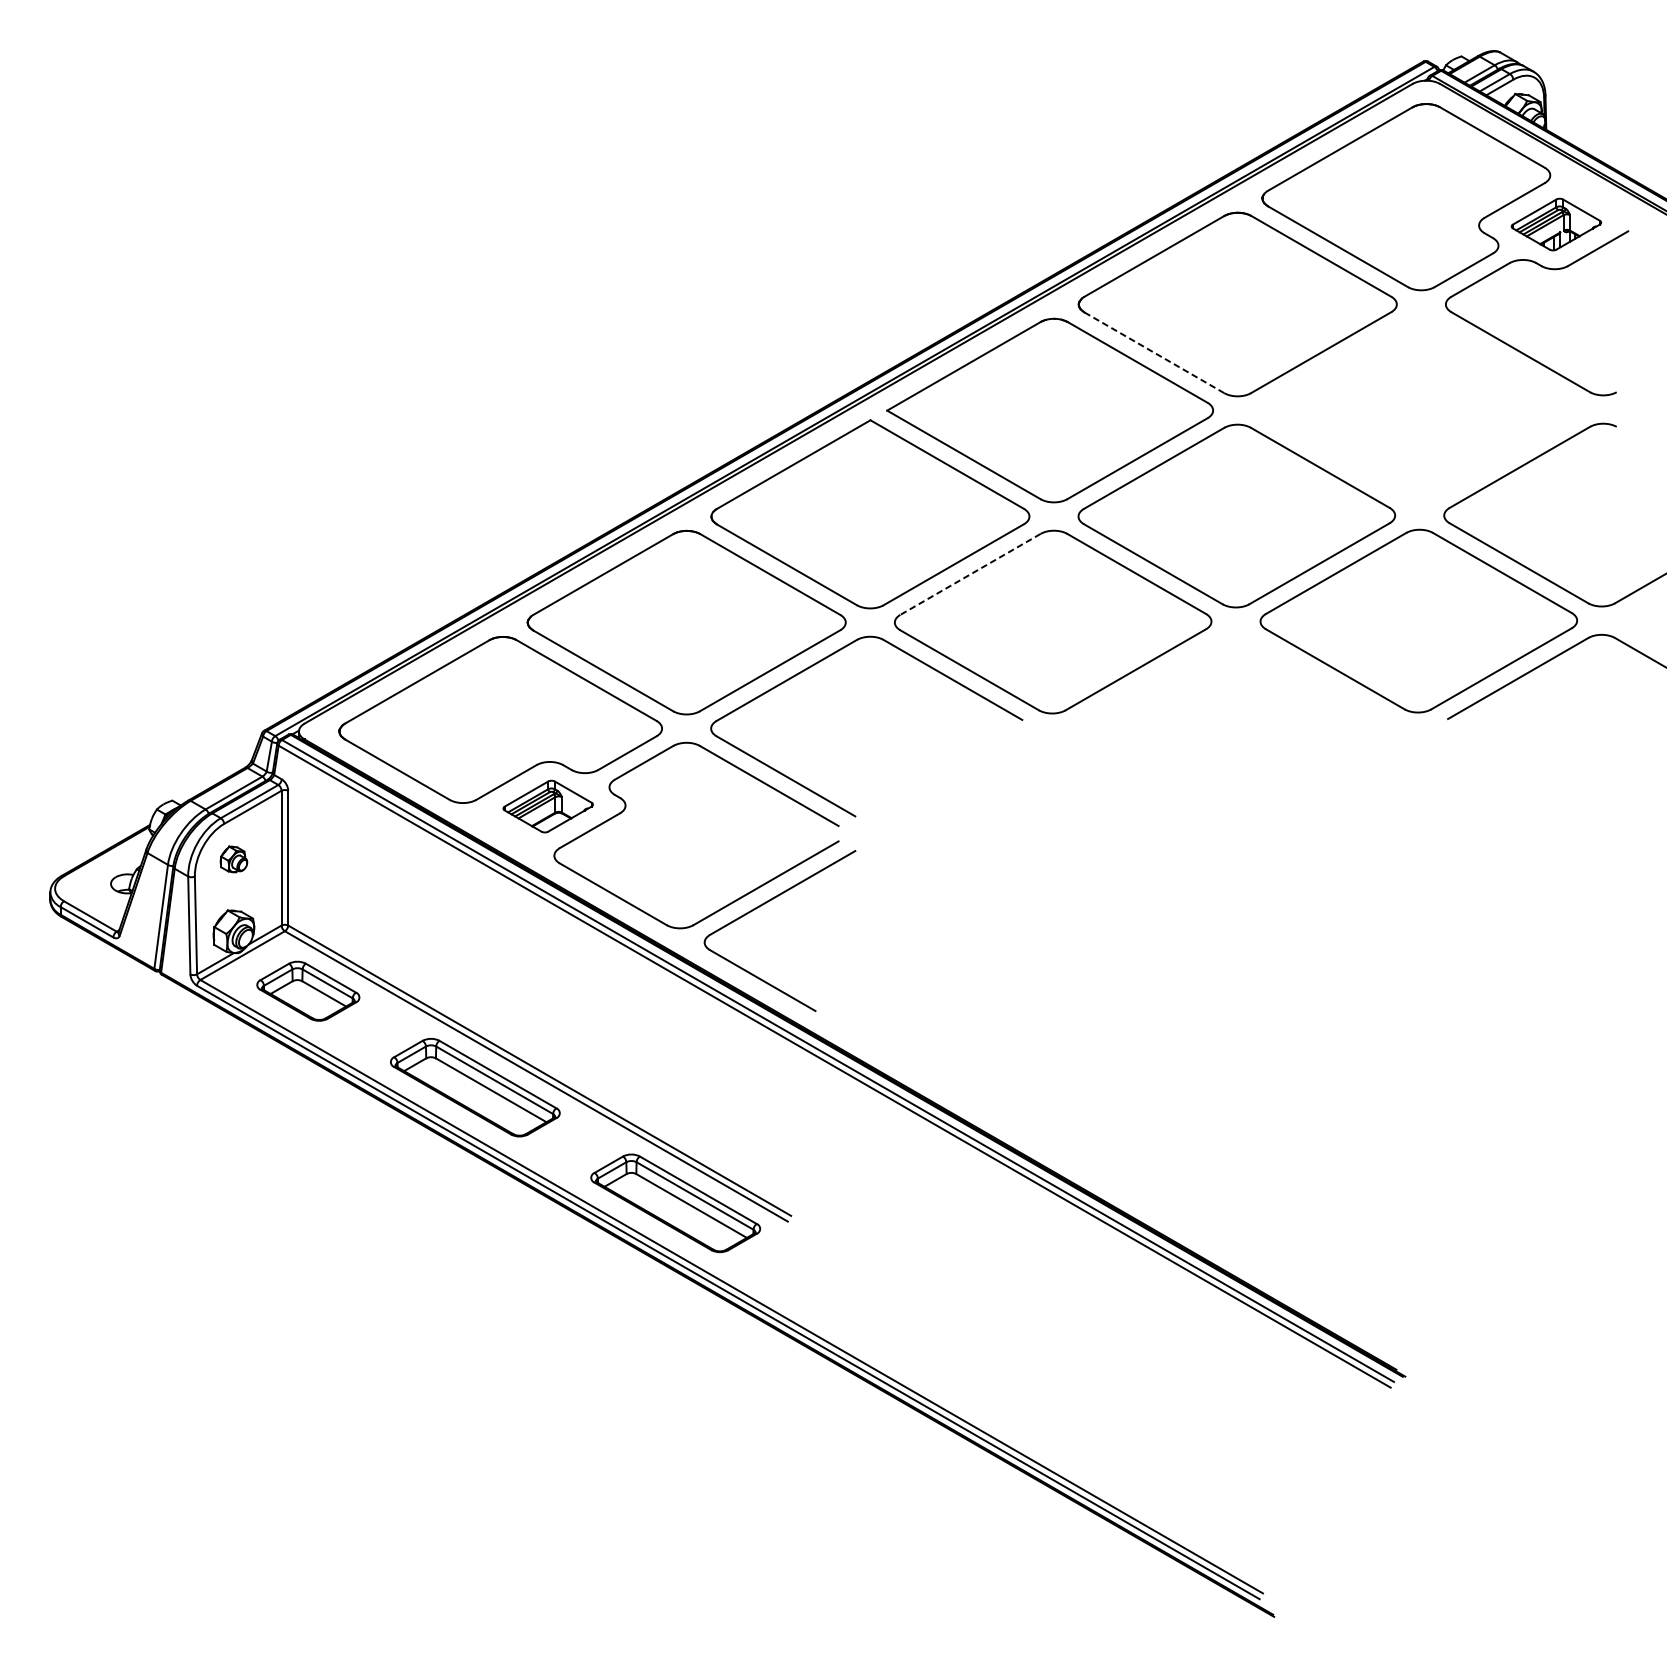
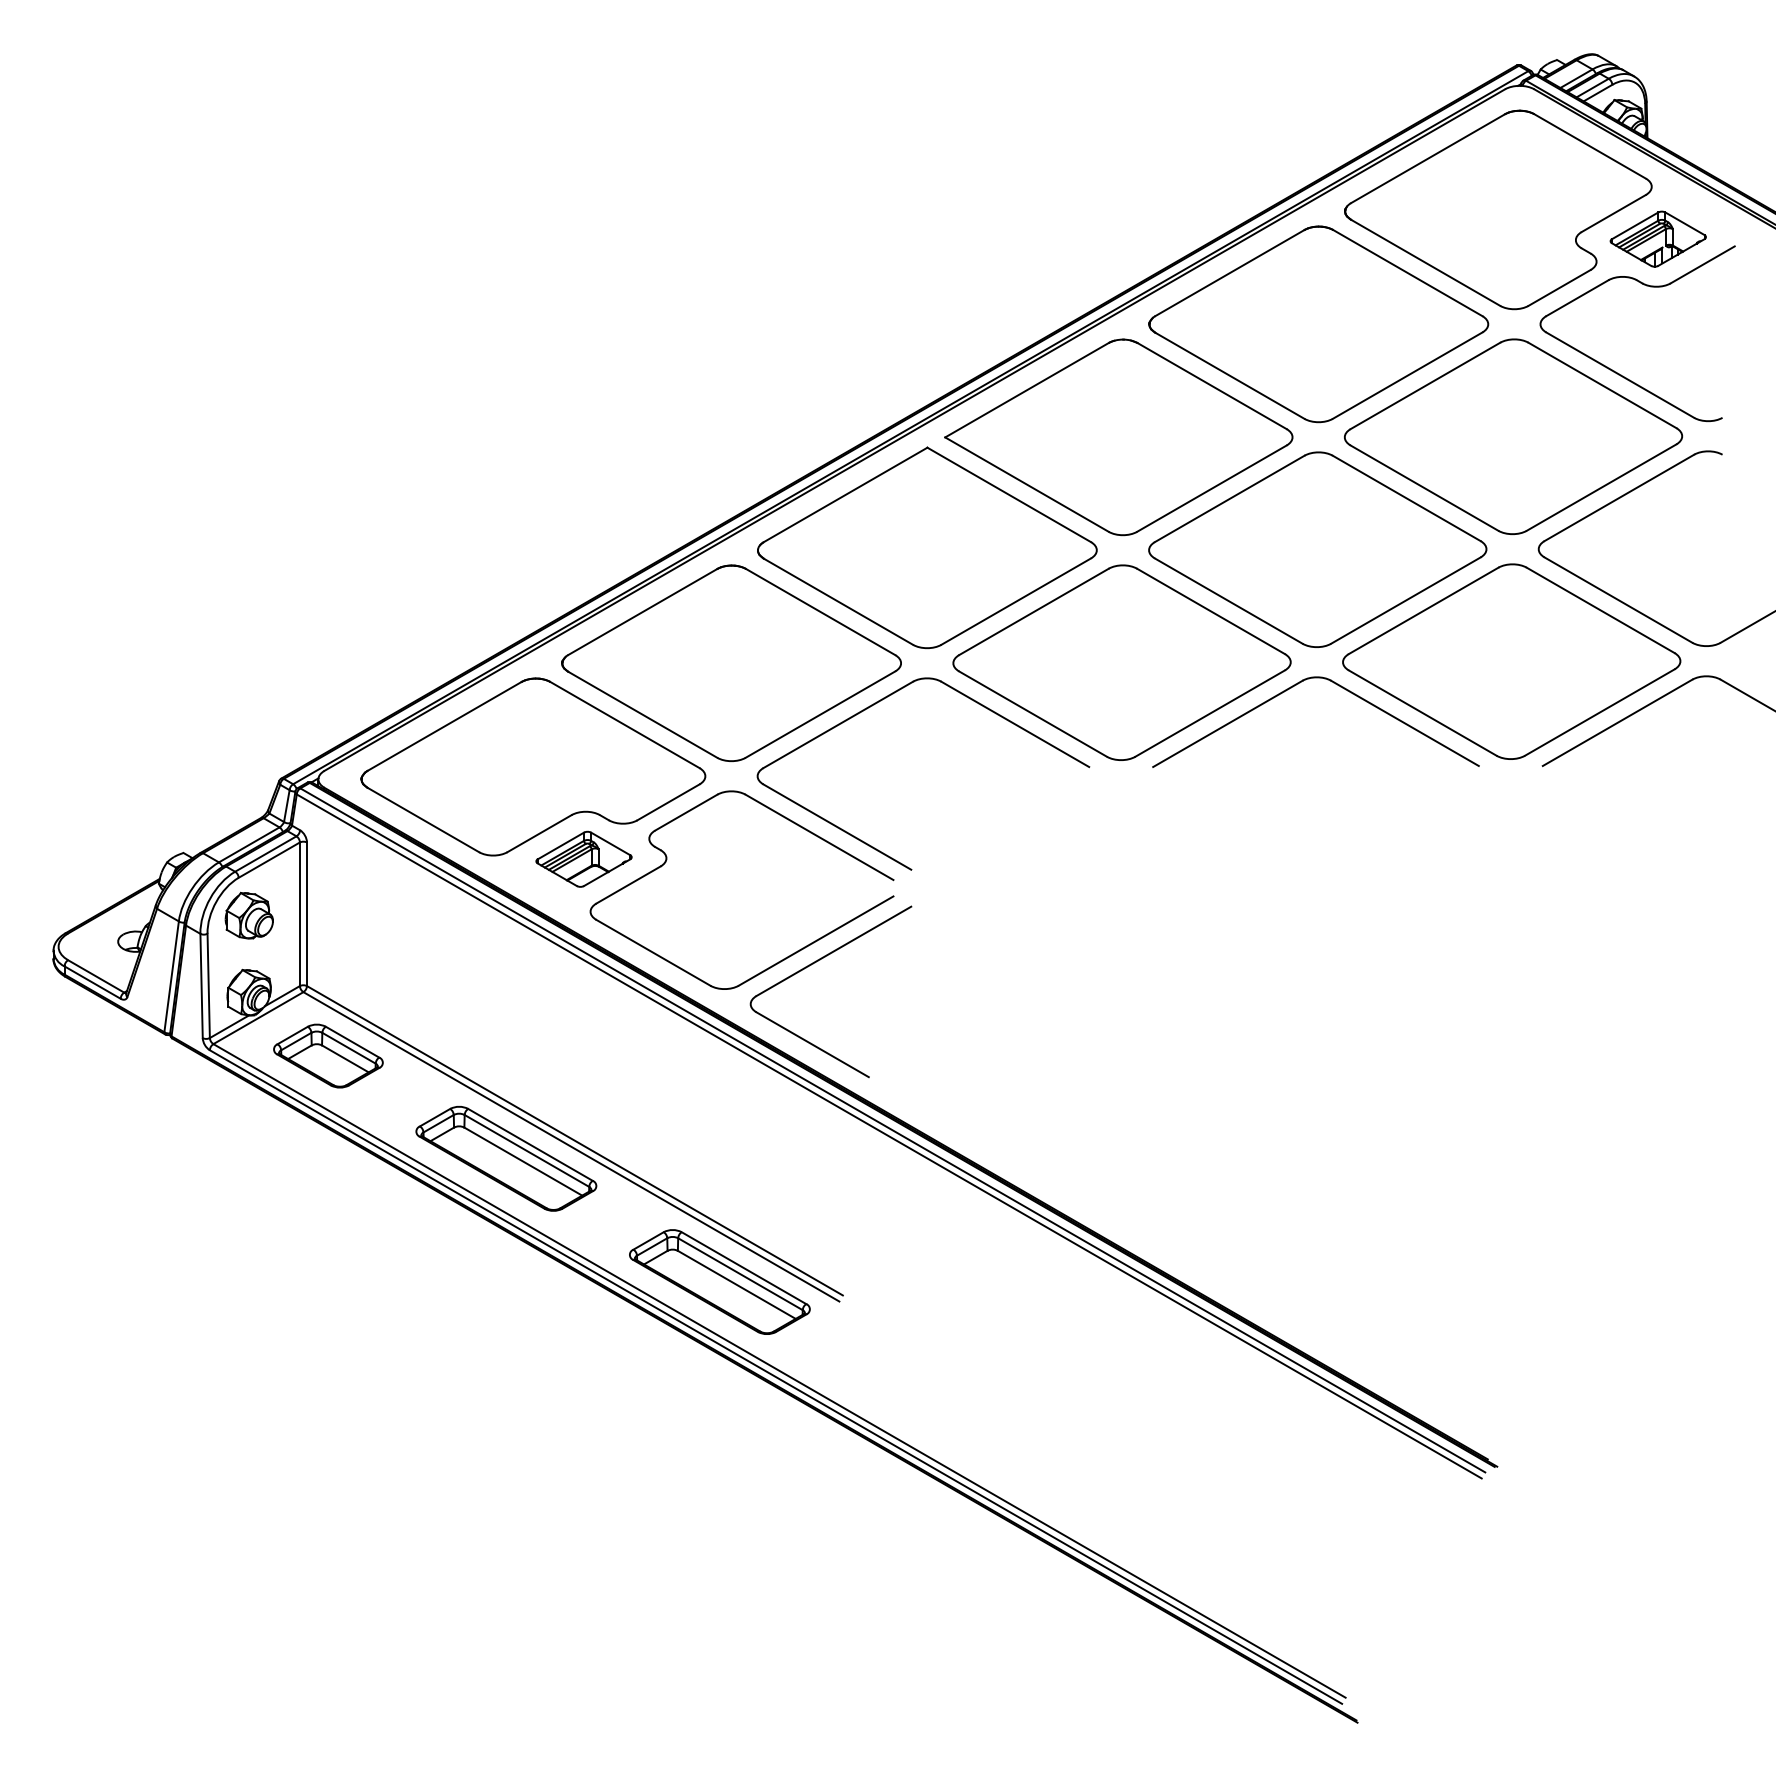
line: (1154, 353) -> (1230, 376), dashed -> solid
part: (1420, 409) -> (1513, 436), added
line: (970, 574) -> (1033, 612), dashed -> solid
part: (1214, 645) -> (1293, 687), added
part: (233, 859) -> (248, 915), size x1.67

